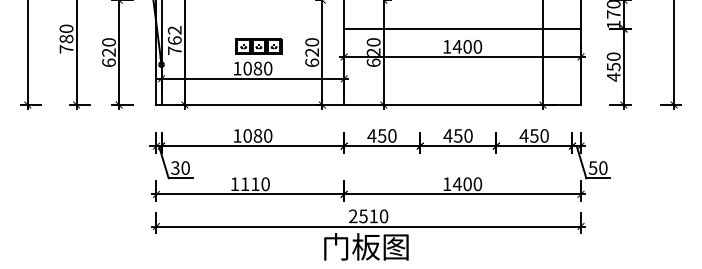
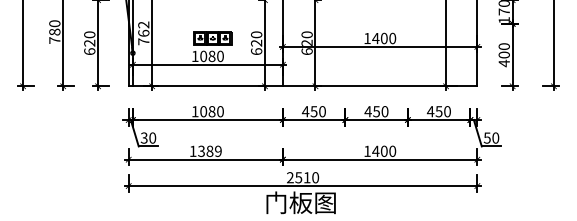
line: (462, 28) -> (380, 23), removed
text: (613, 66) -> (504, 54), 450 -> 400
text: (254, 184) -> (209, 151), 1110 -> 1389

